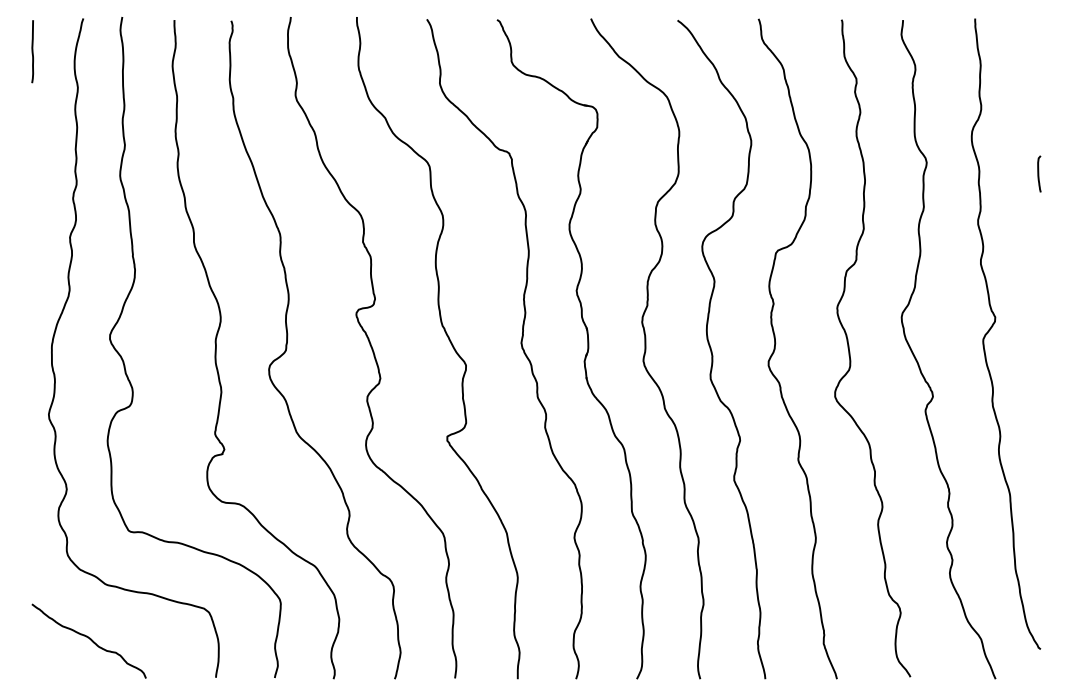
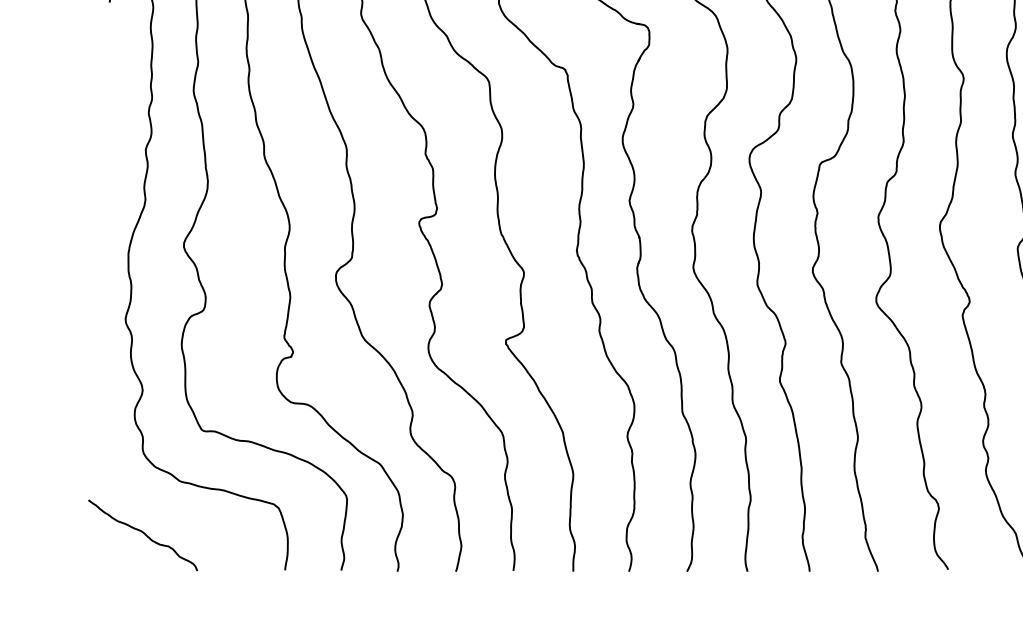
curve: (89, 639) -> (143, 533), moved

